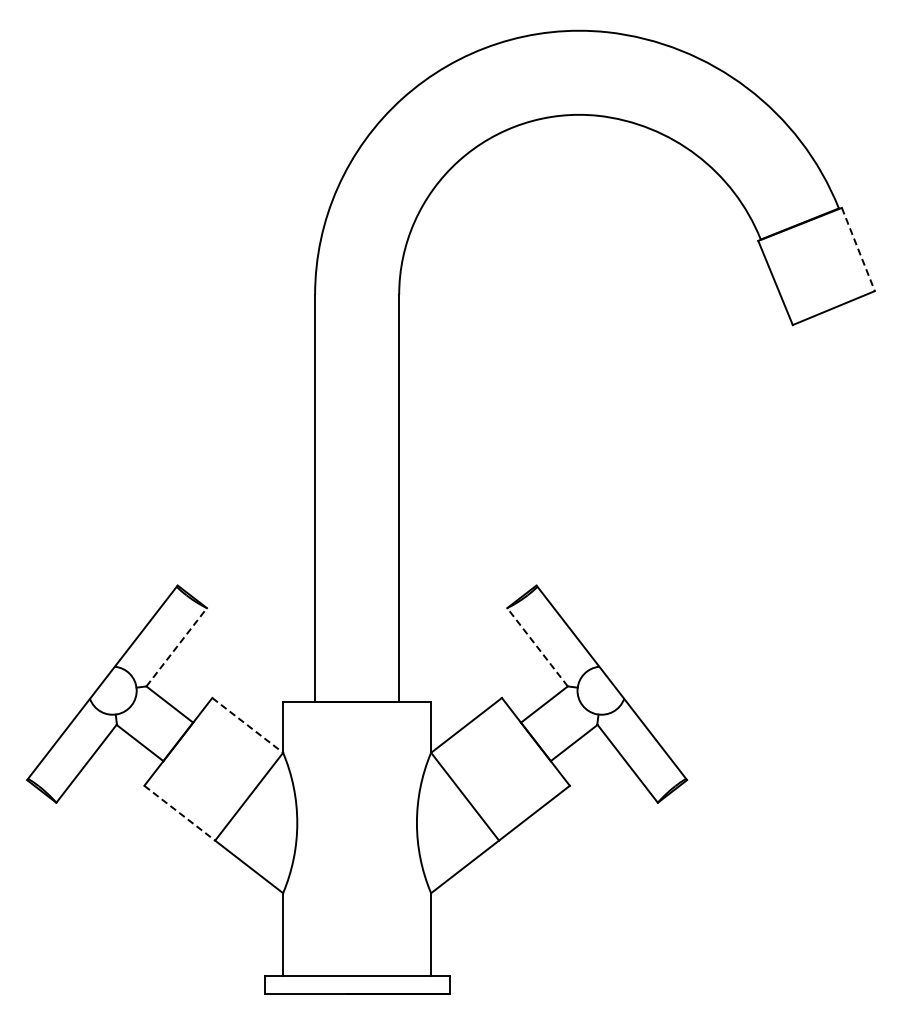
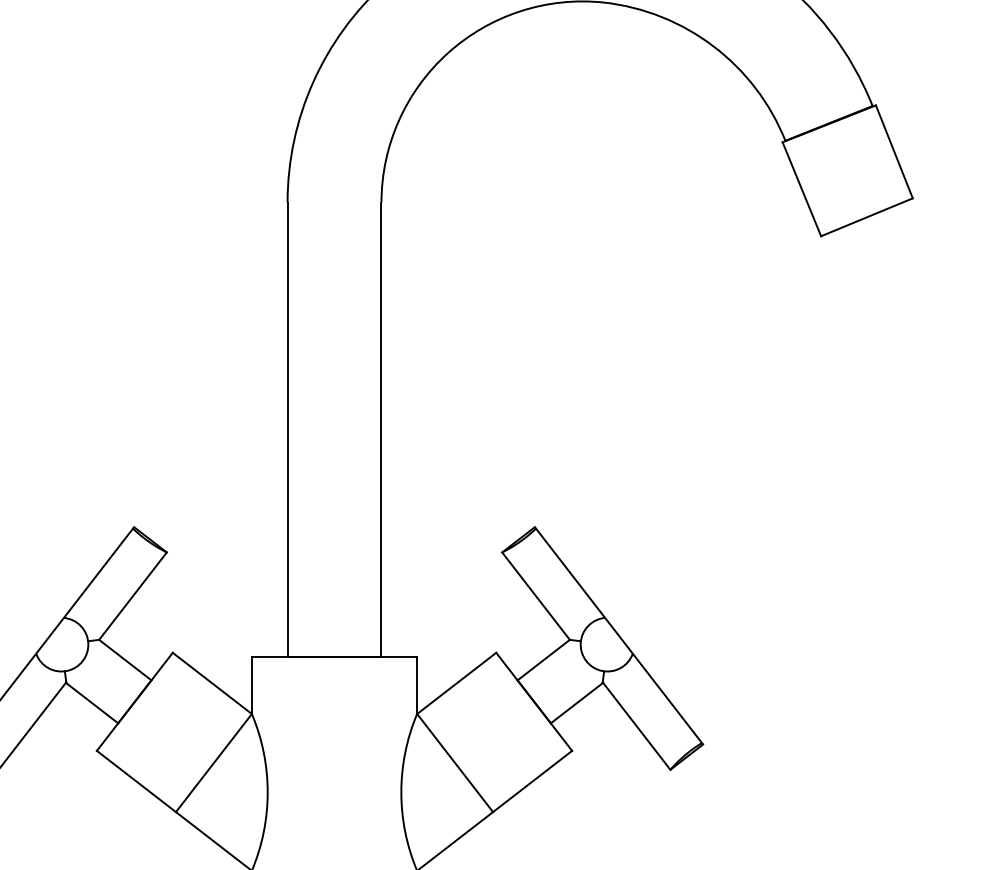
line: (858, 249) -> (894, 151), dashed -> solid
line: (177, 646) -> (133, 595), dashed -> solid
line: (537, 646) -> (535, 595), dashed -> solid
line: (247, 725) -> (212, 683), dashed -> solid
line: (179, 813) -> (136, 781), dashed -> solid

